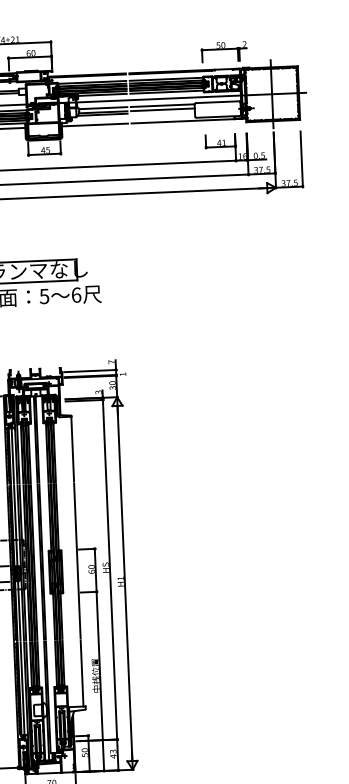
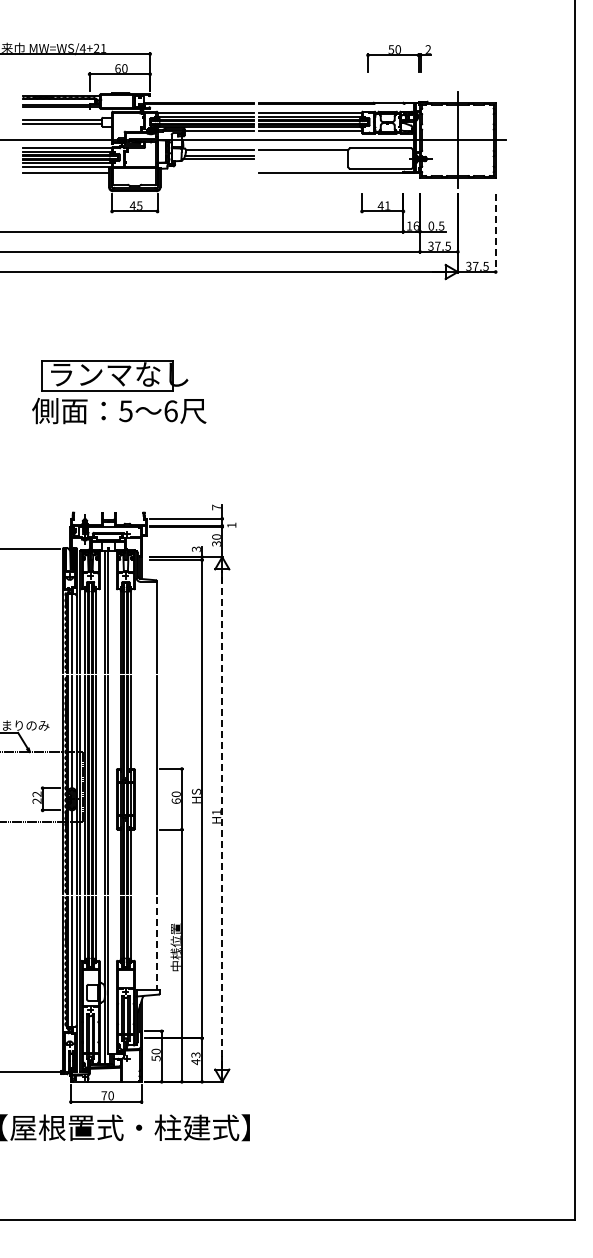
part: (223, 51) -> (398, 58), moved
line: (162, 109) -> (303, 155), removed
line: (94, 125) -> (206, 173), removed
line: (301, 159) -> (495, 234), solid -> dashed
line: (125, 582) -> (222, 818), solid -> dashed
line: (81, 673) -> (156, 943), solid -> dashed

